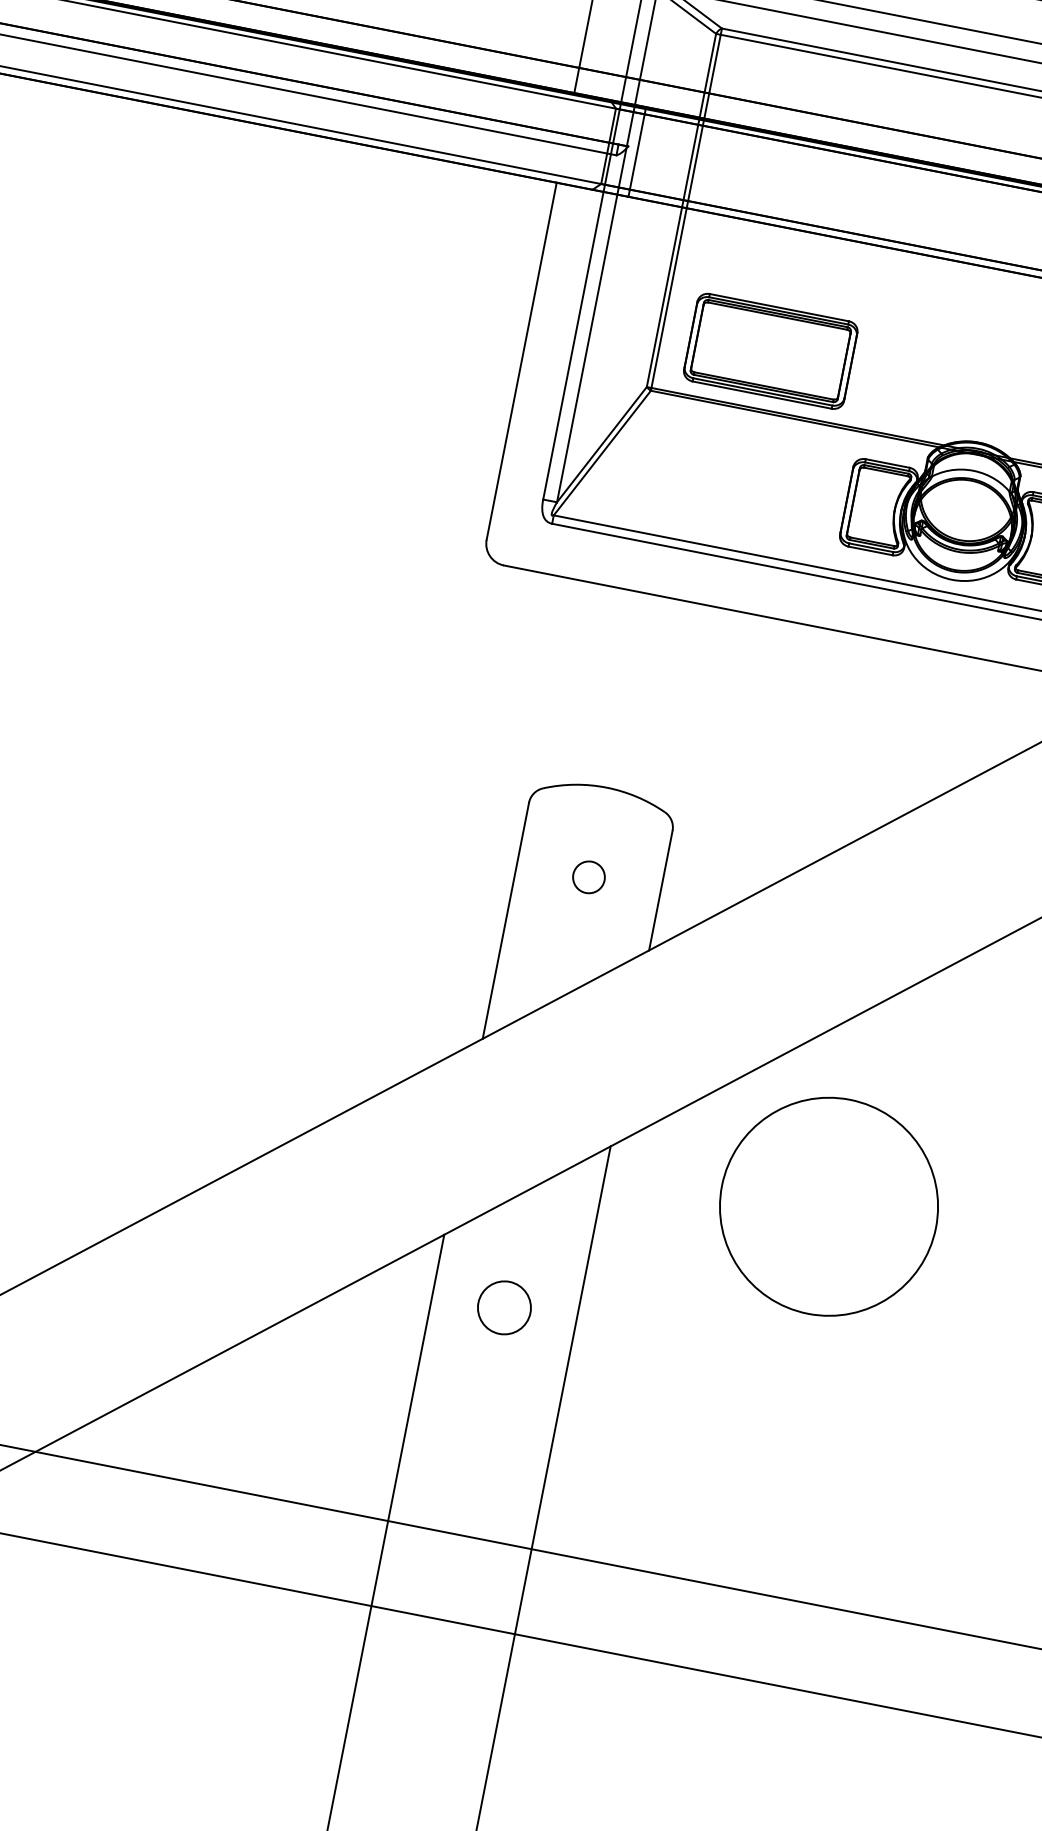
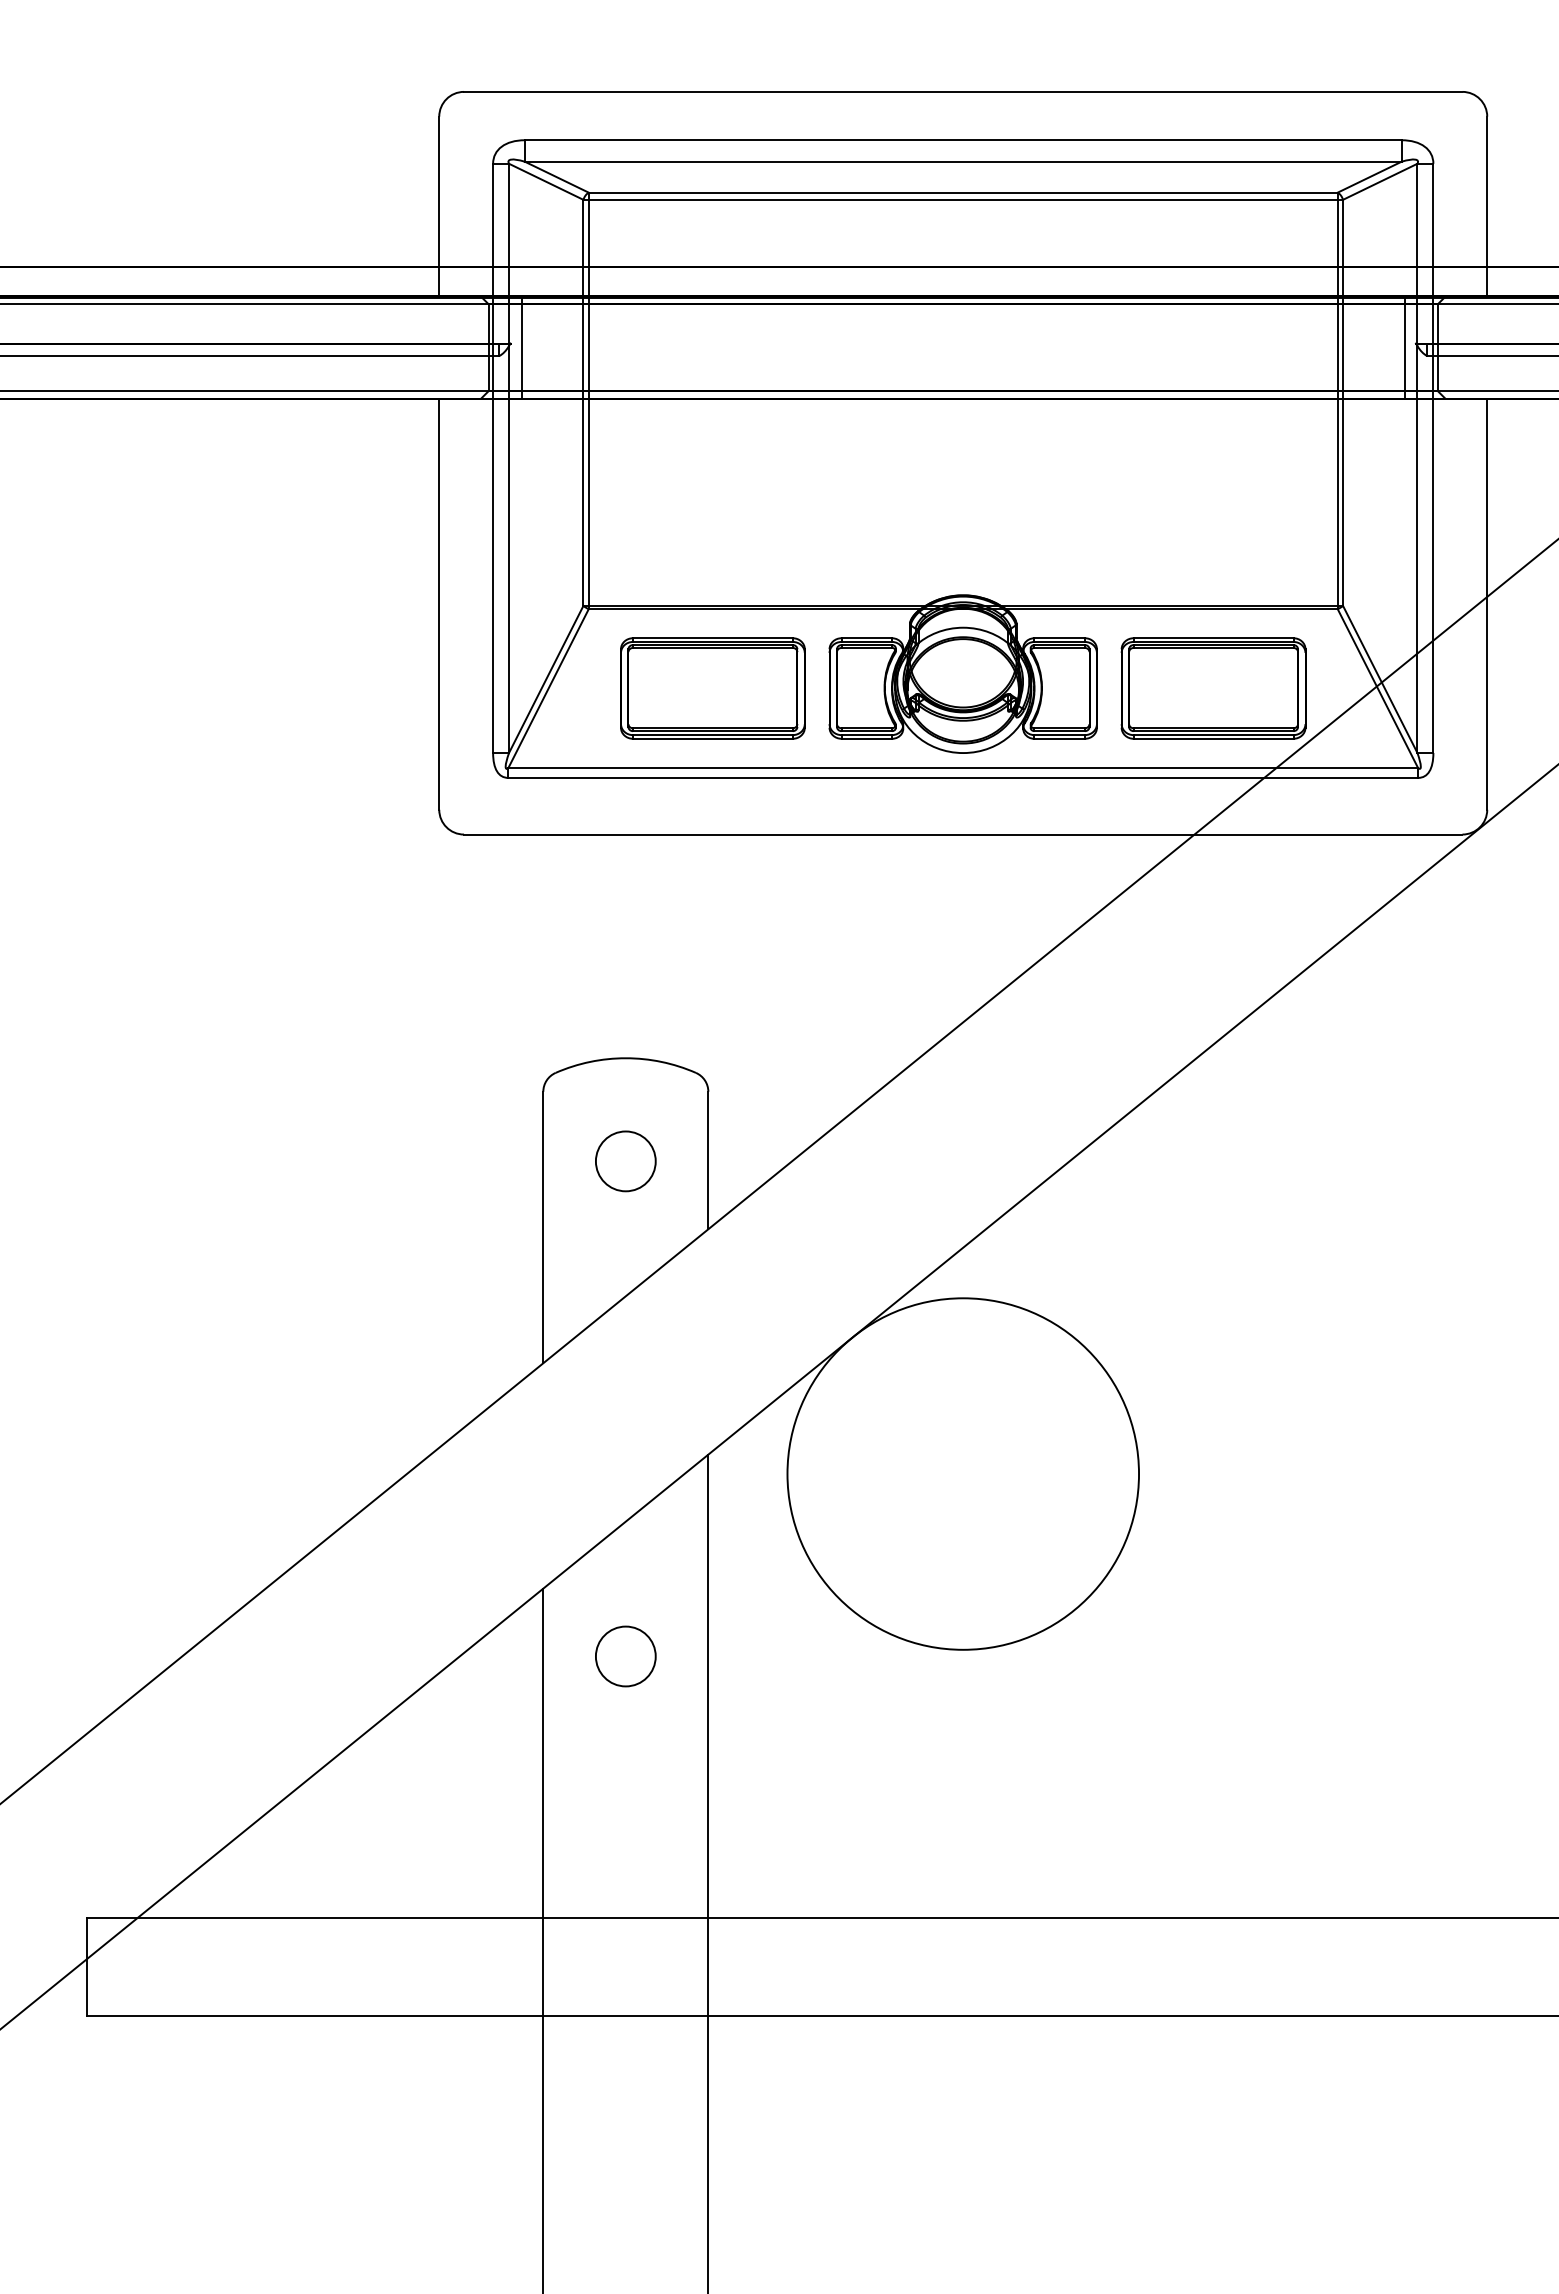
part: (770, 351) -> (712, 688), moved
circle: (588, 877) -> (625, 1161), size x1.67
circle: (829, 1206) -> (963, 1473), size x1.43

